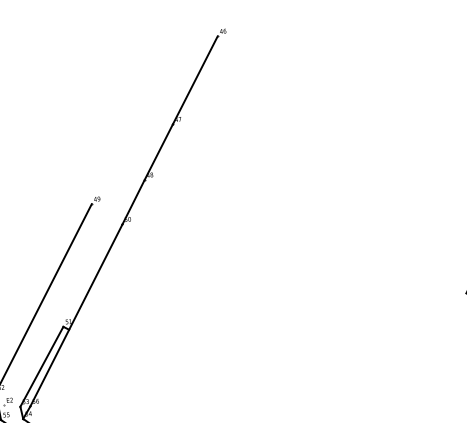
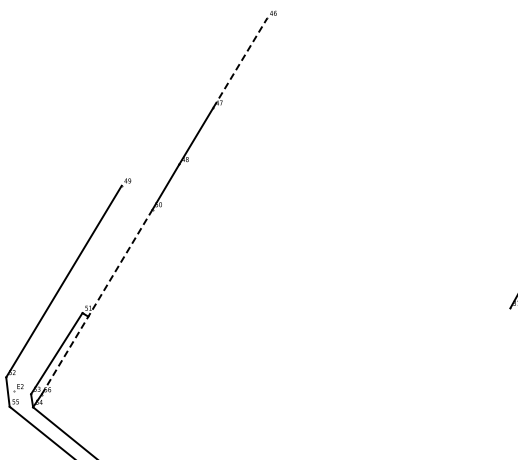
line: (195, 79) -> (240, 62), solid -> dashed
line: (76, 315) -> (97, 302), solid -> dashed

